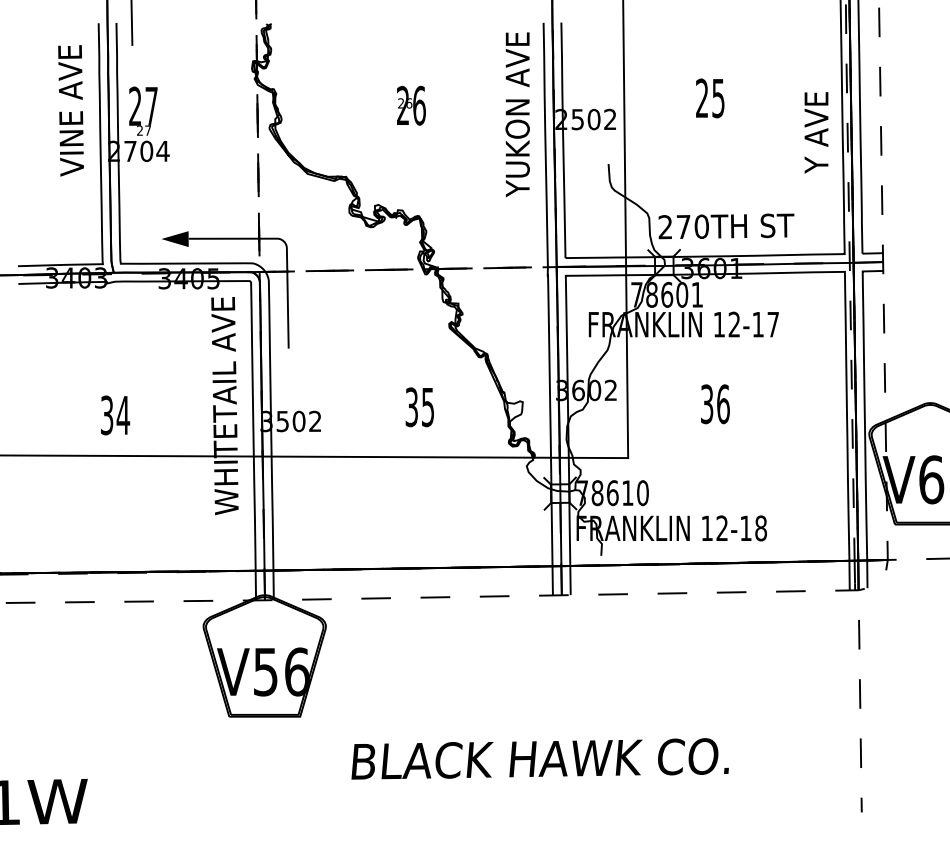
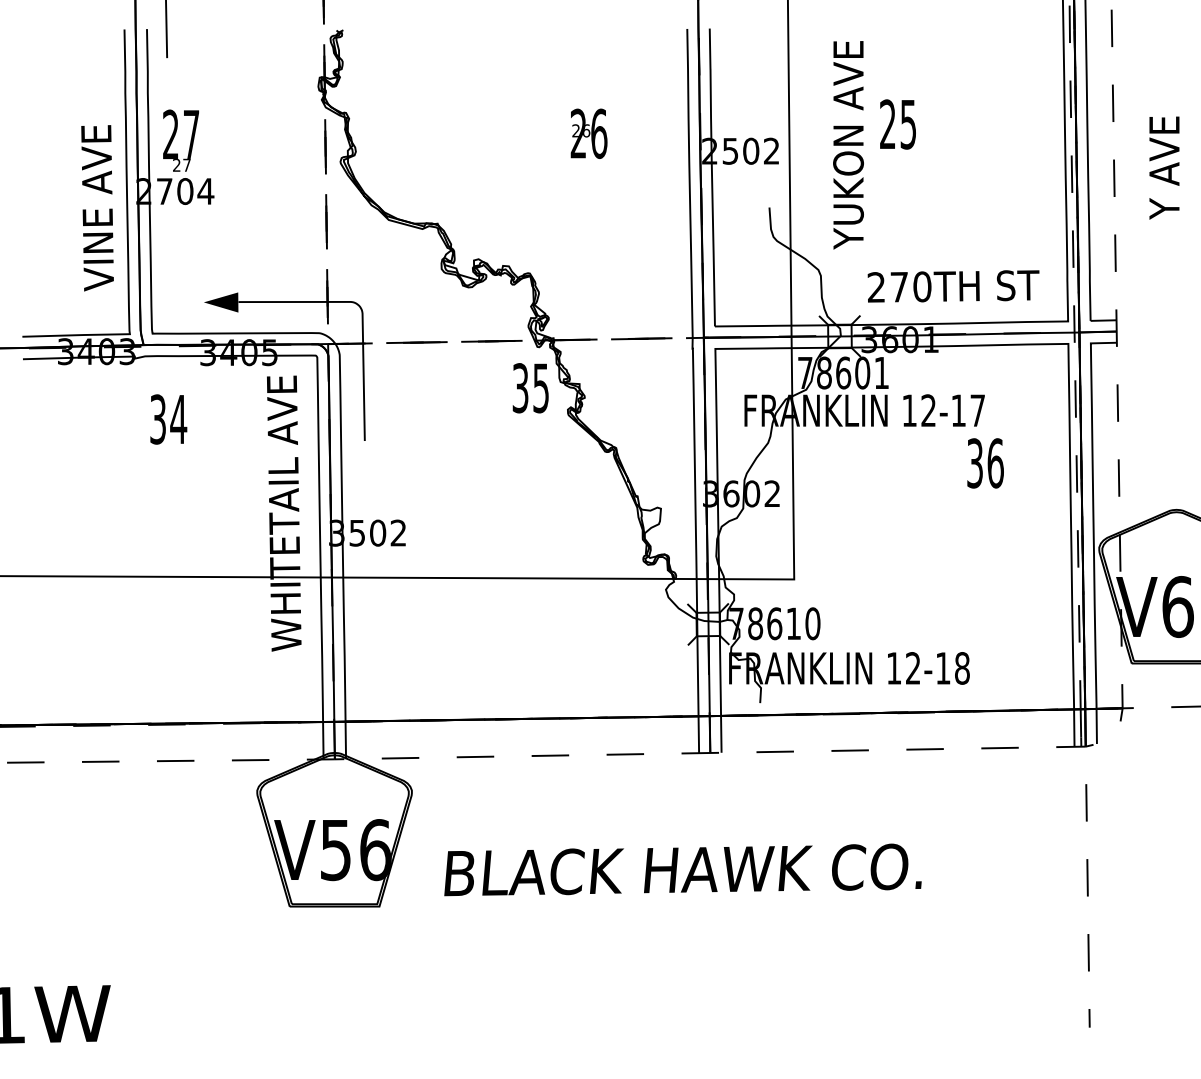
text: (410, 105) -> (588, 133), moved
text: (71, 111) -> (97, 208), moved
text: (517, 115) -> (848, 145), moved
text: (816, 132) -> (1164, 167), moved
text: (726, 226) -> (953, 286), moved
text: (715, 404) -> (985, 463), moved
text: (419, 407) -> (530, 388), moved
text: (115, 415) -> (168, 419), moved
text: (539, 758) -> (682, 869), moved

